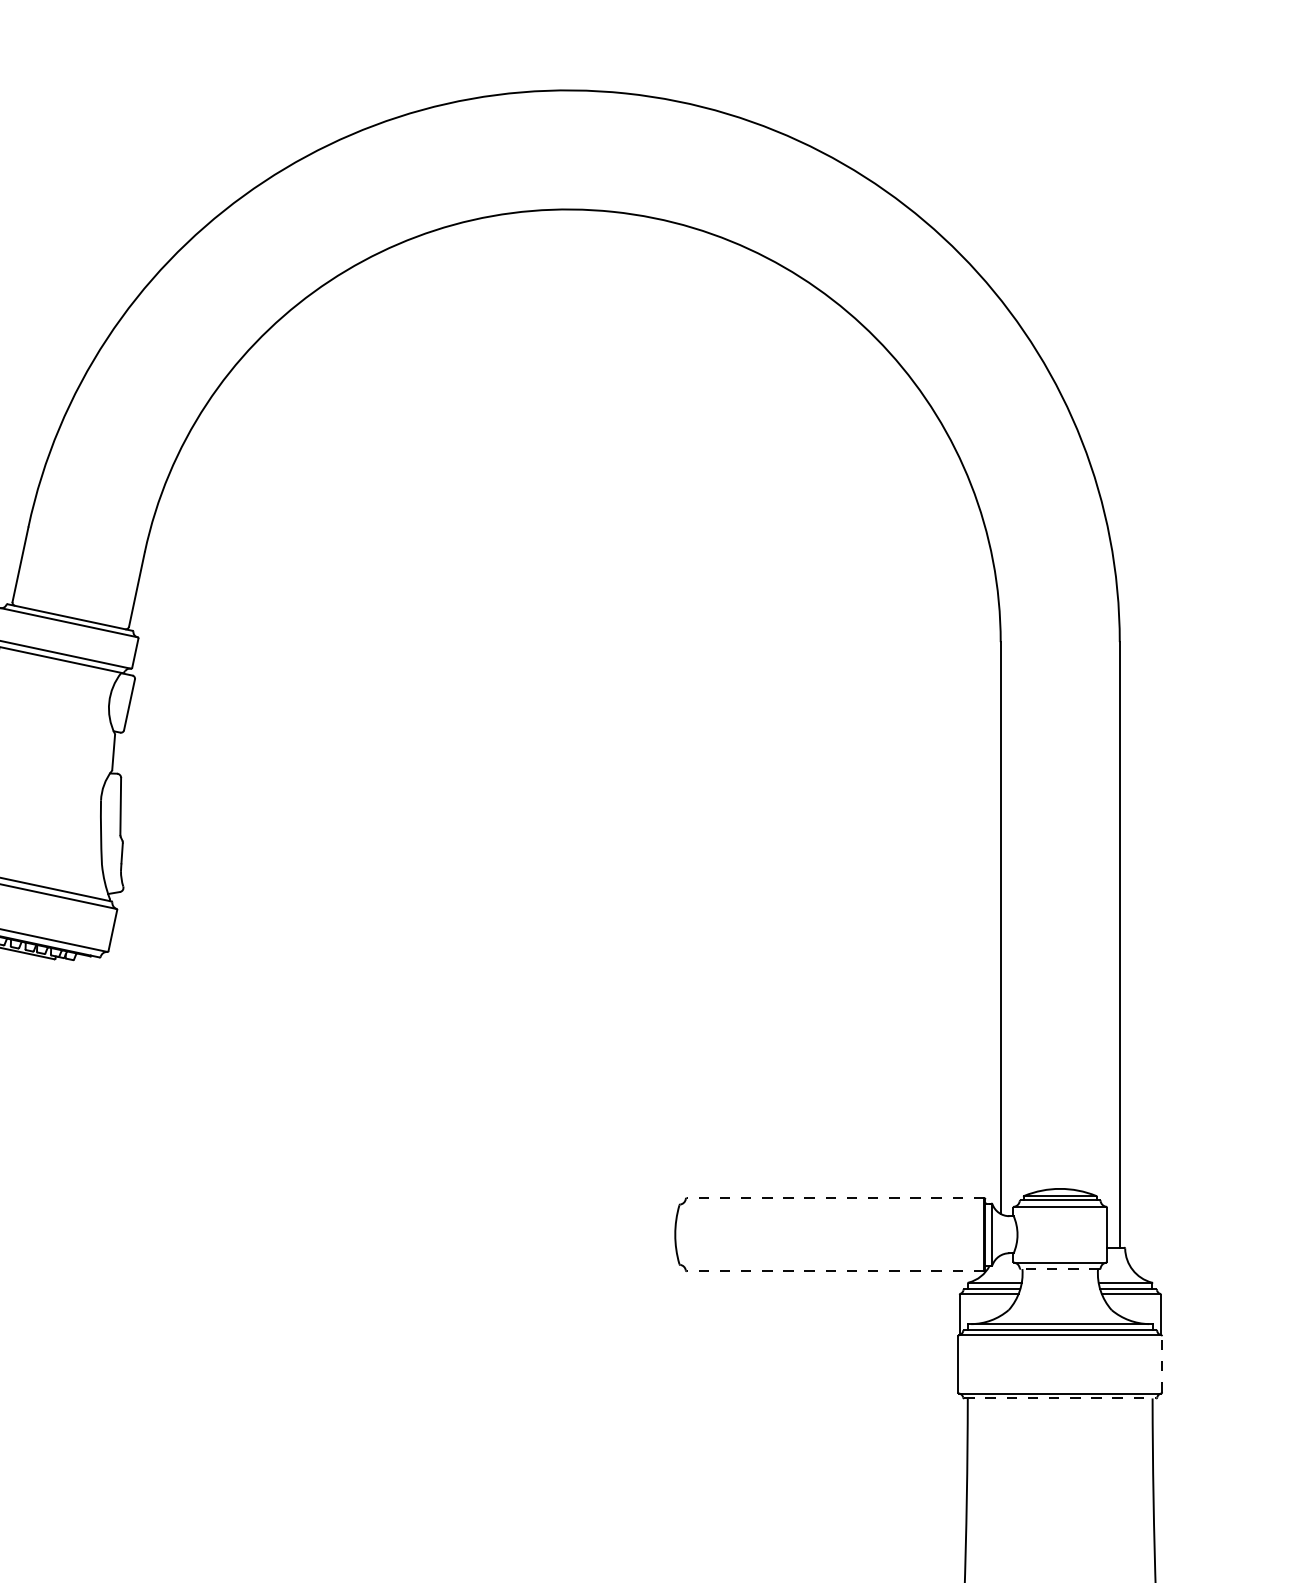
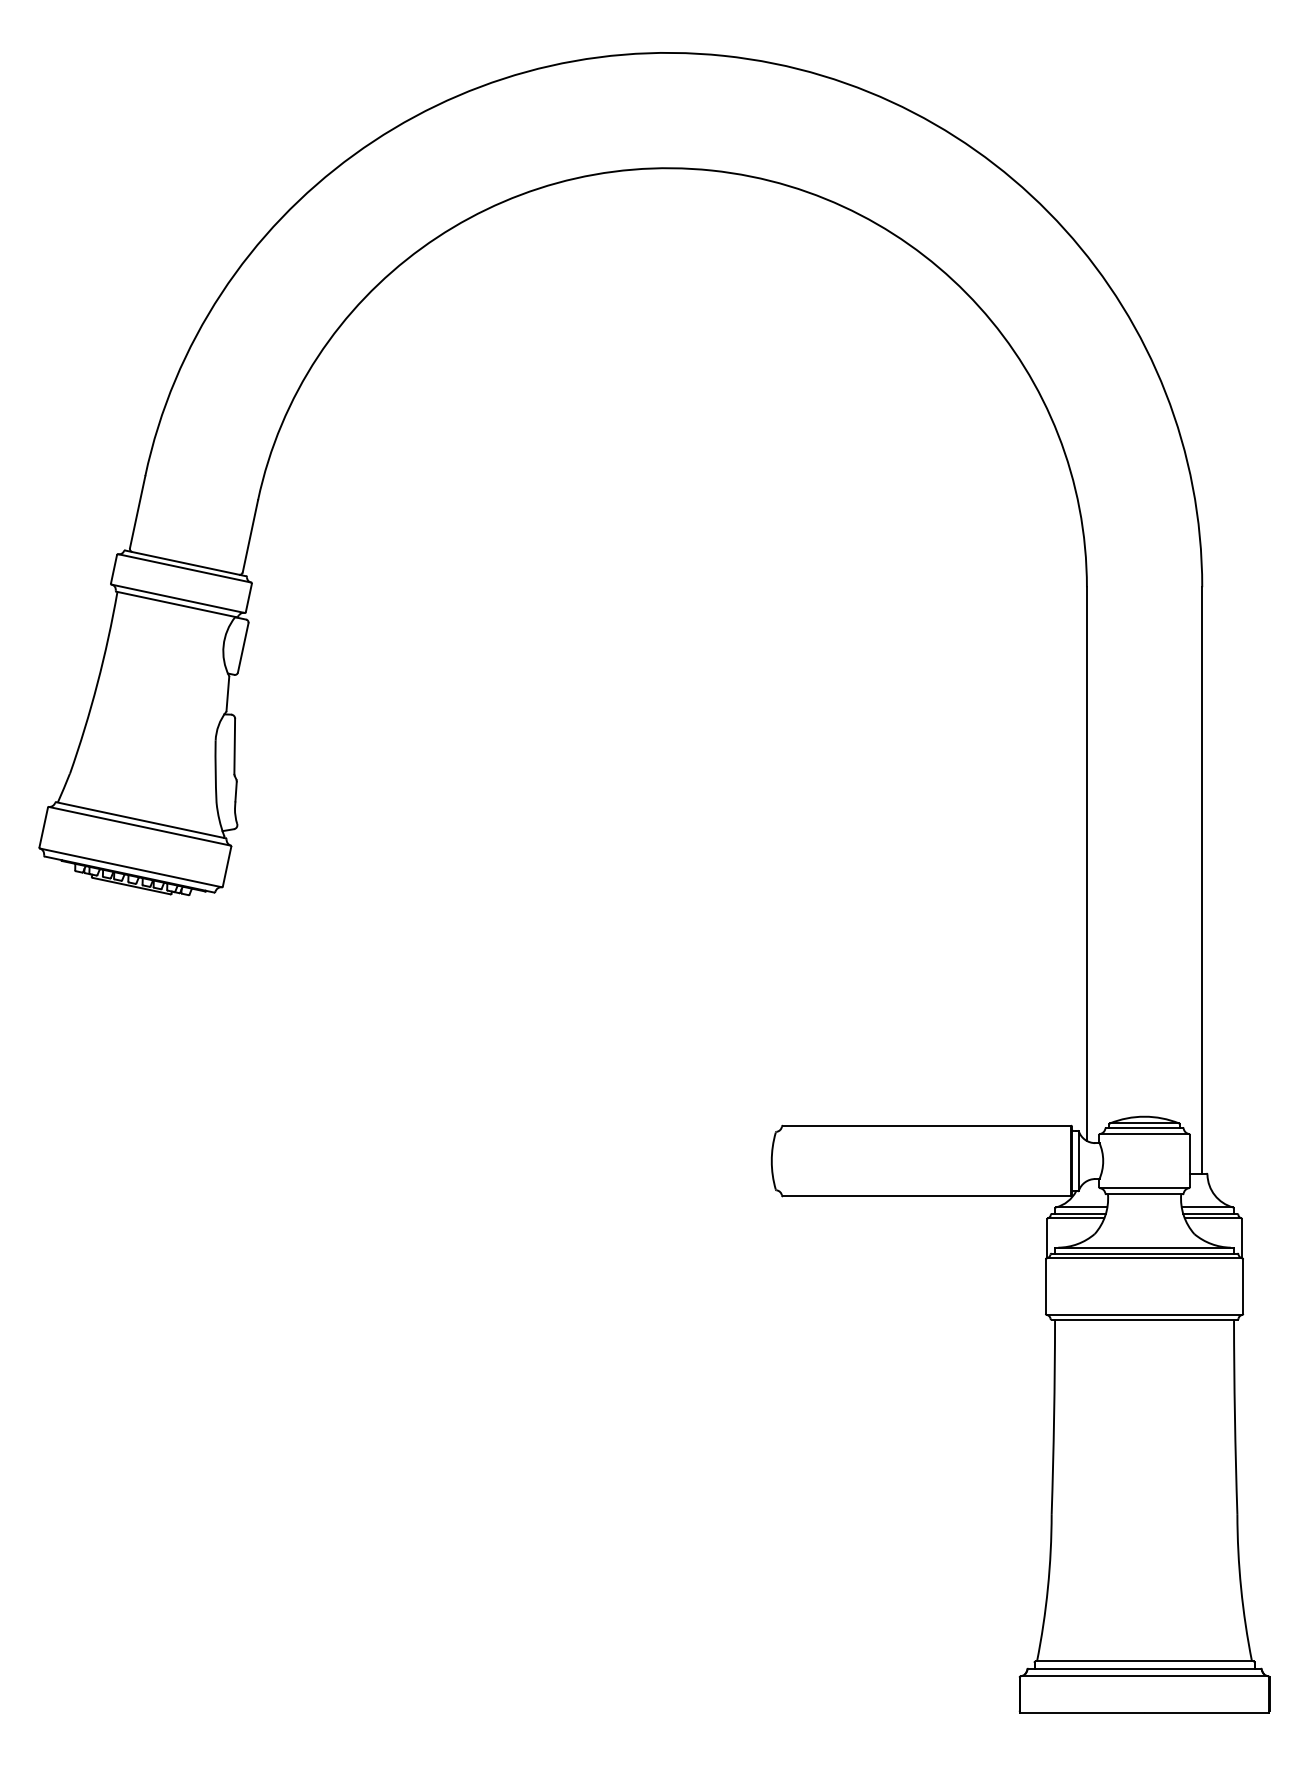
line: (835, 1197) -> (926, 1125), dashed -> solid
line: (1060, 1269) -> (1144, 1194), dashed -> solid
line: (835, 1271) -> (926, 1196), dashed -> solid
line: (1162, 1364) -> (1243, 1286), dashed -> solid
line: (1060, 1398) -> (1144, 1319), dashed -> solid

